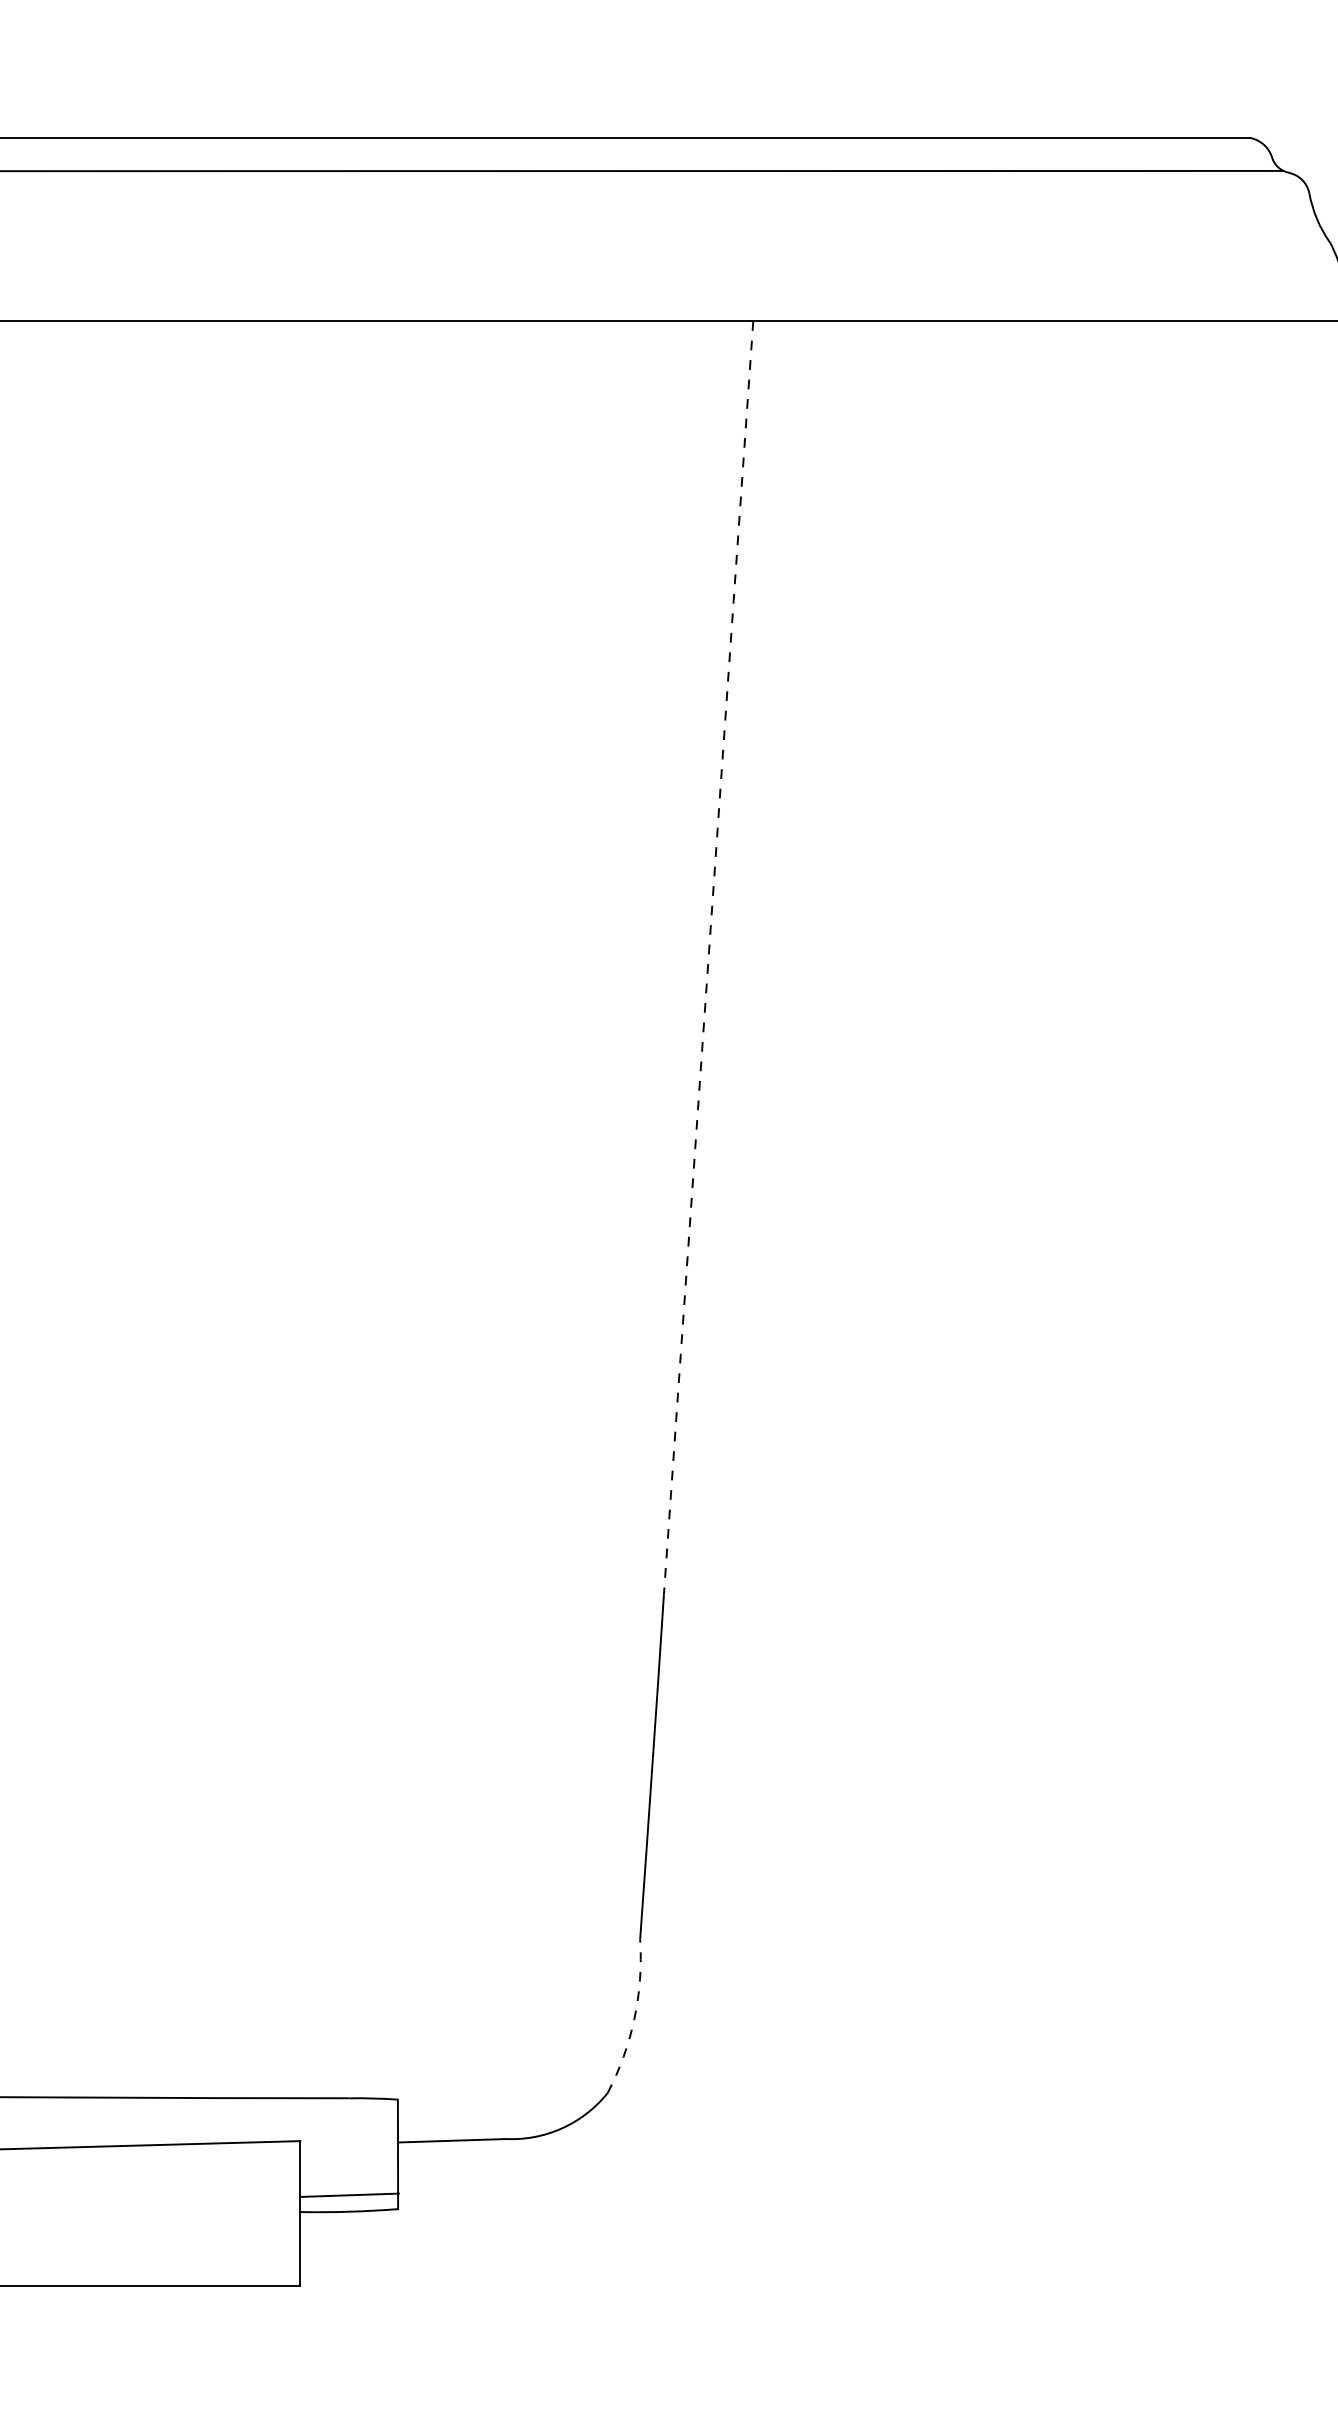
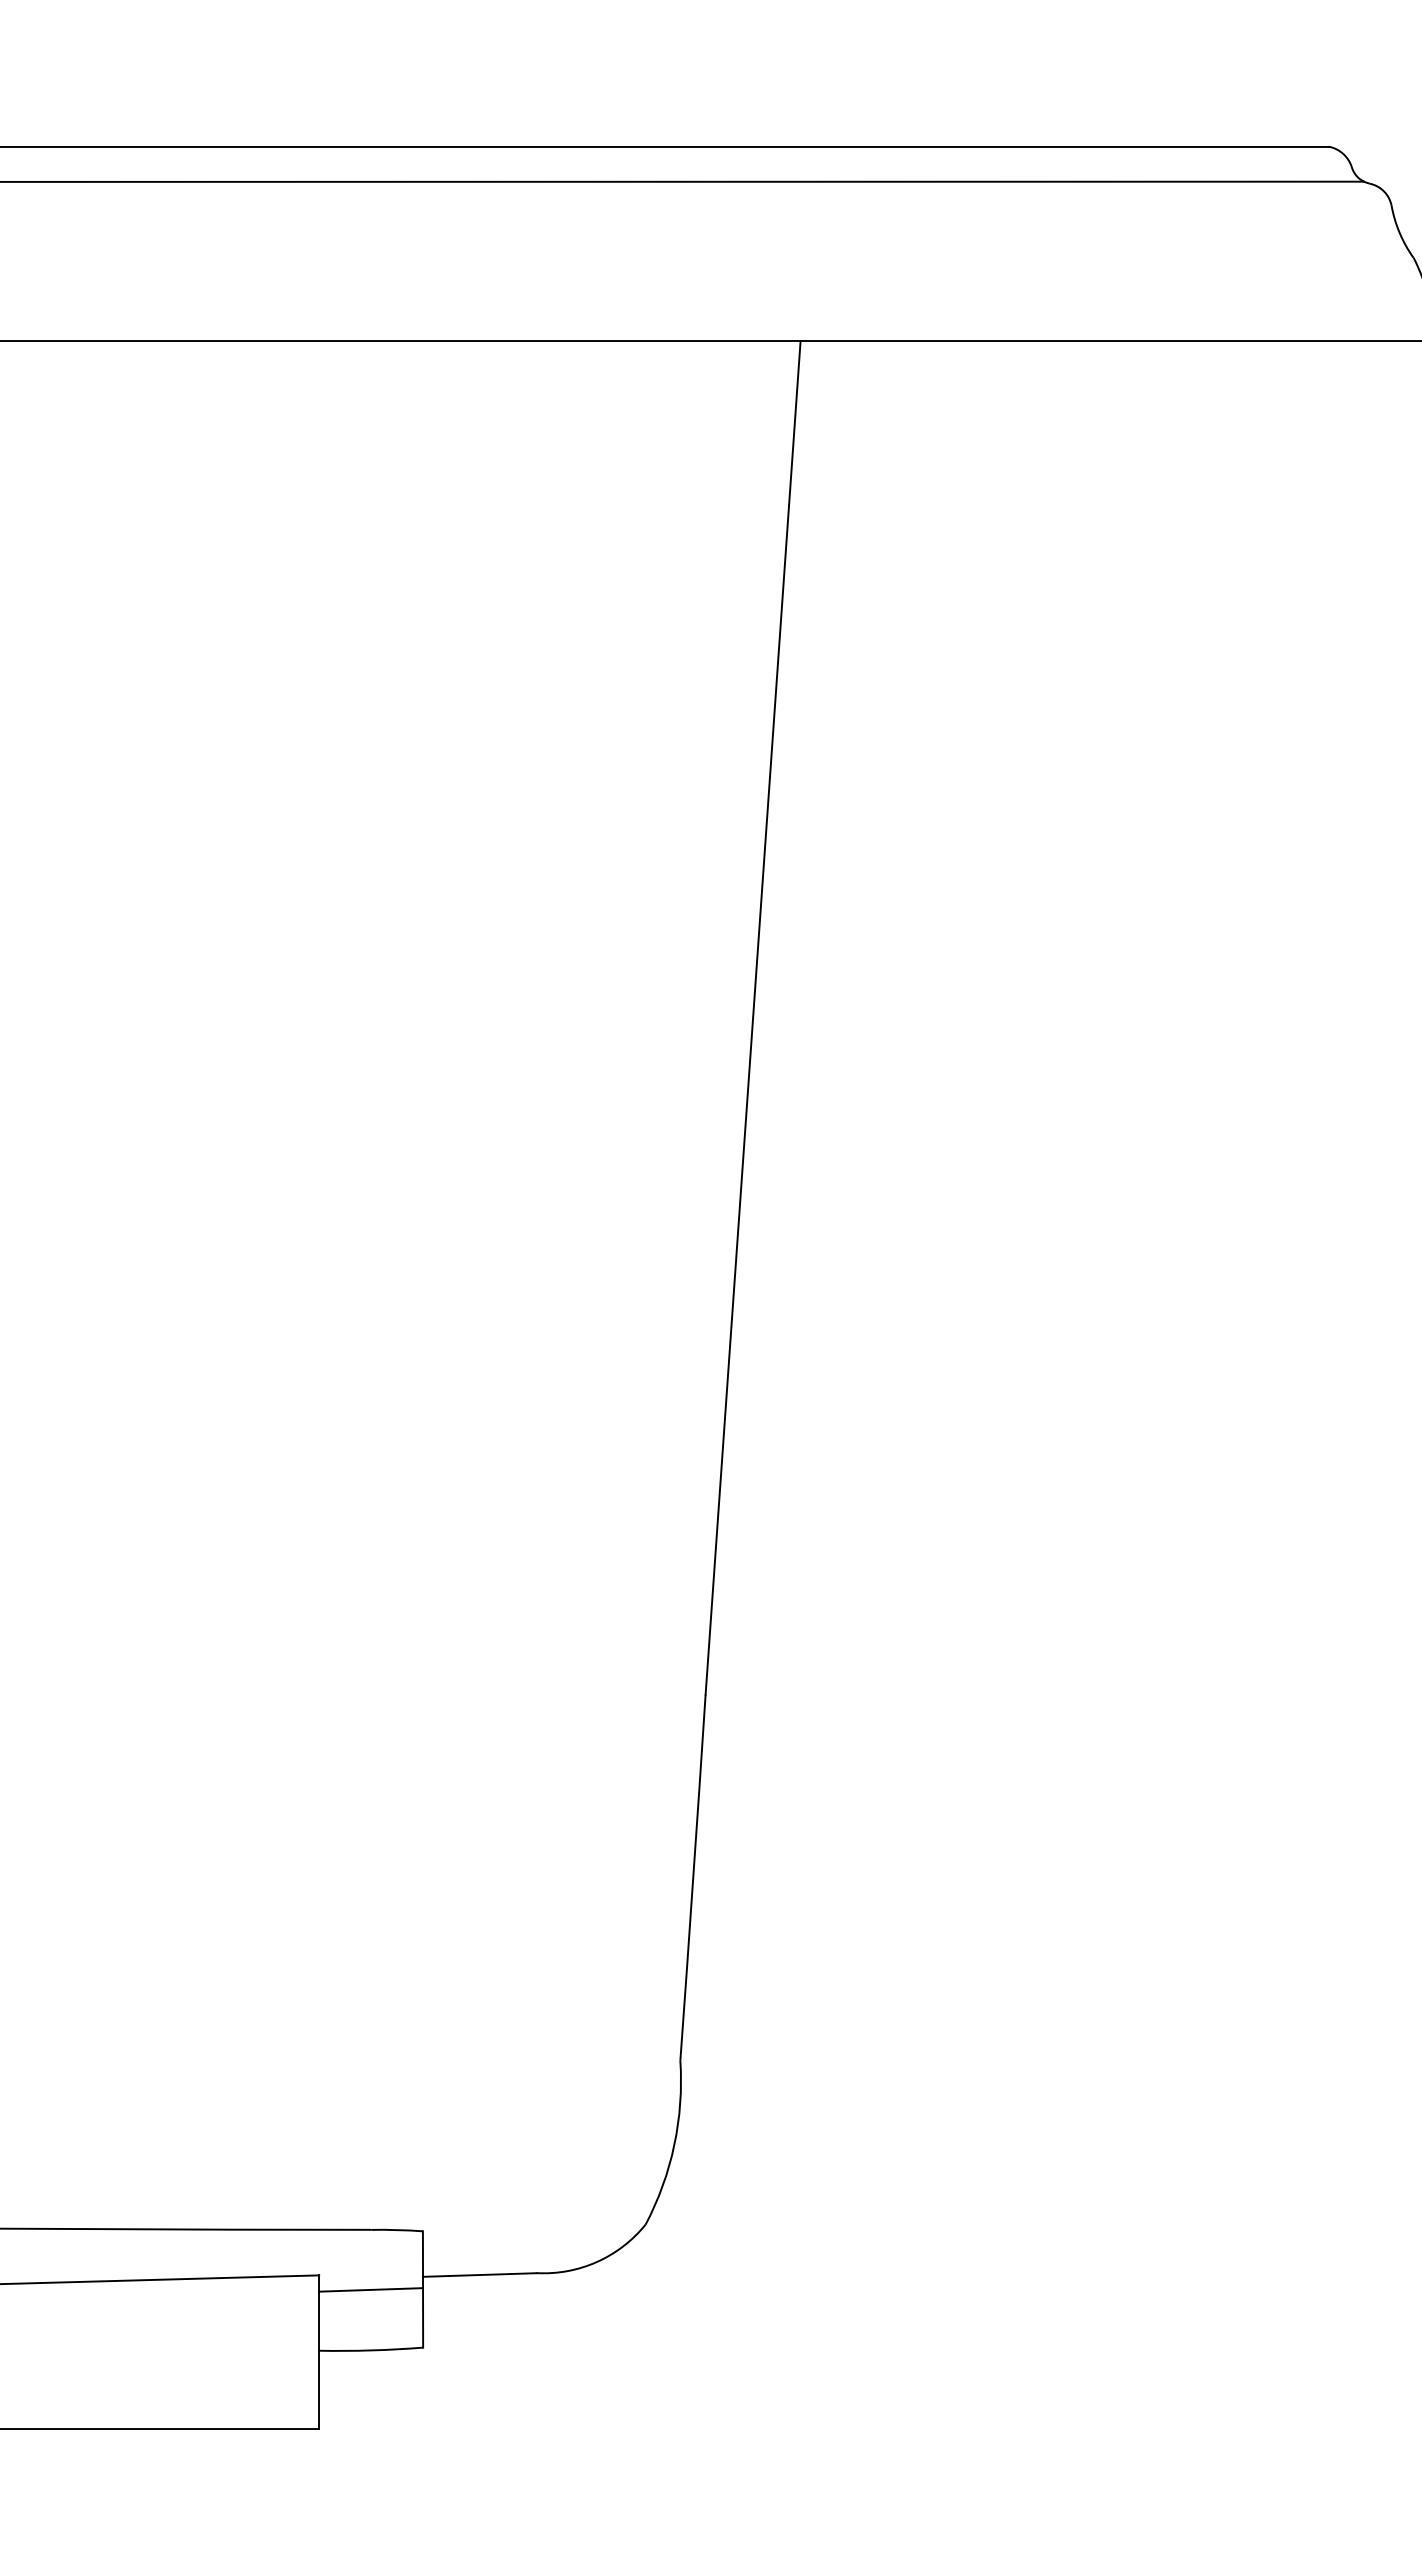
line: (708, 958) -> (753, 1018), dashed -> solid
arc: (634, 2018) -> (674, 2145), dashed -> solid
line: (349, 2194) -> (370, 2289), moved

